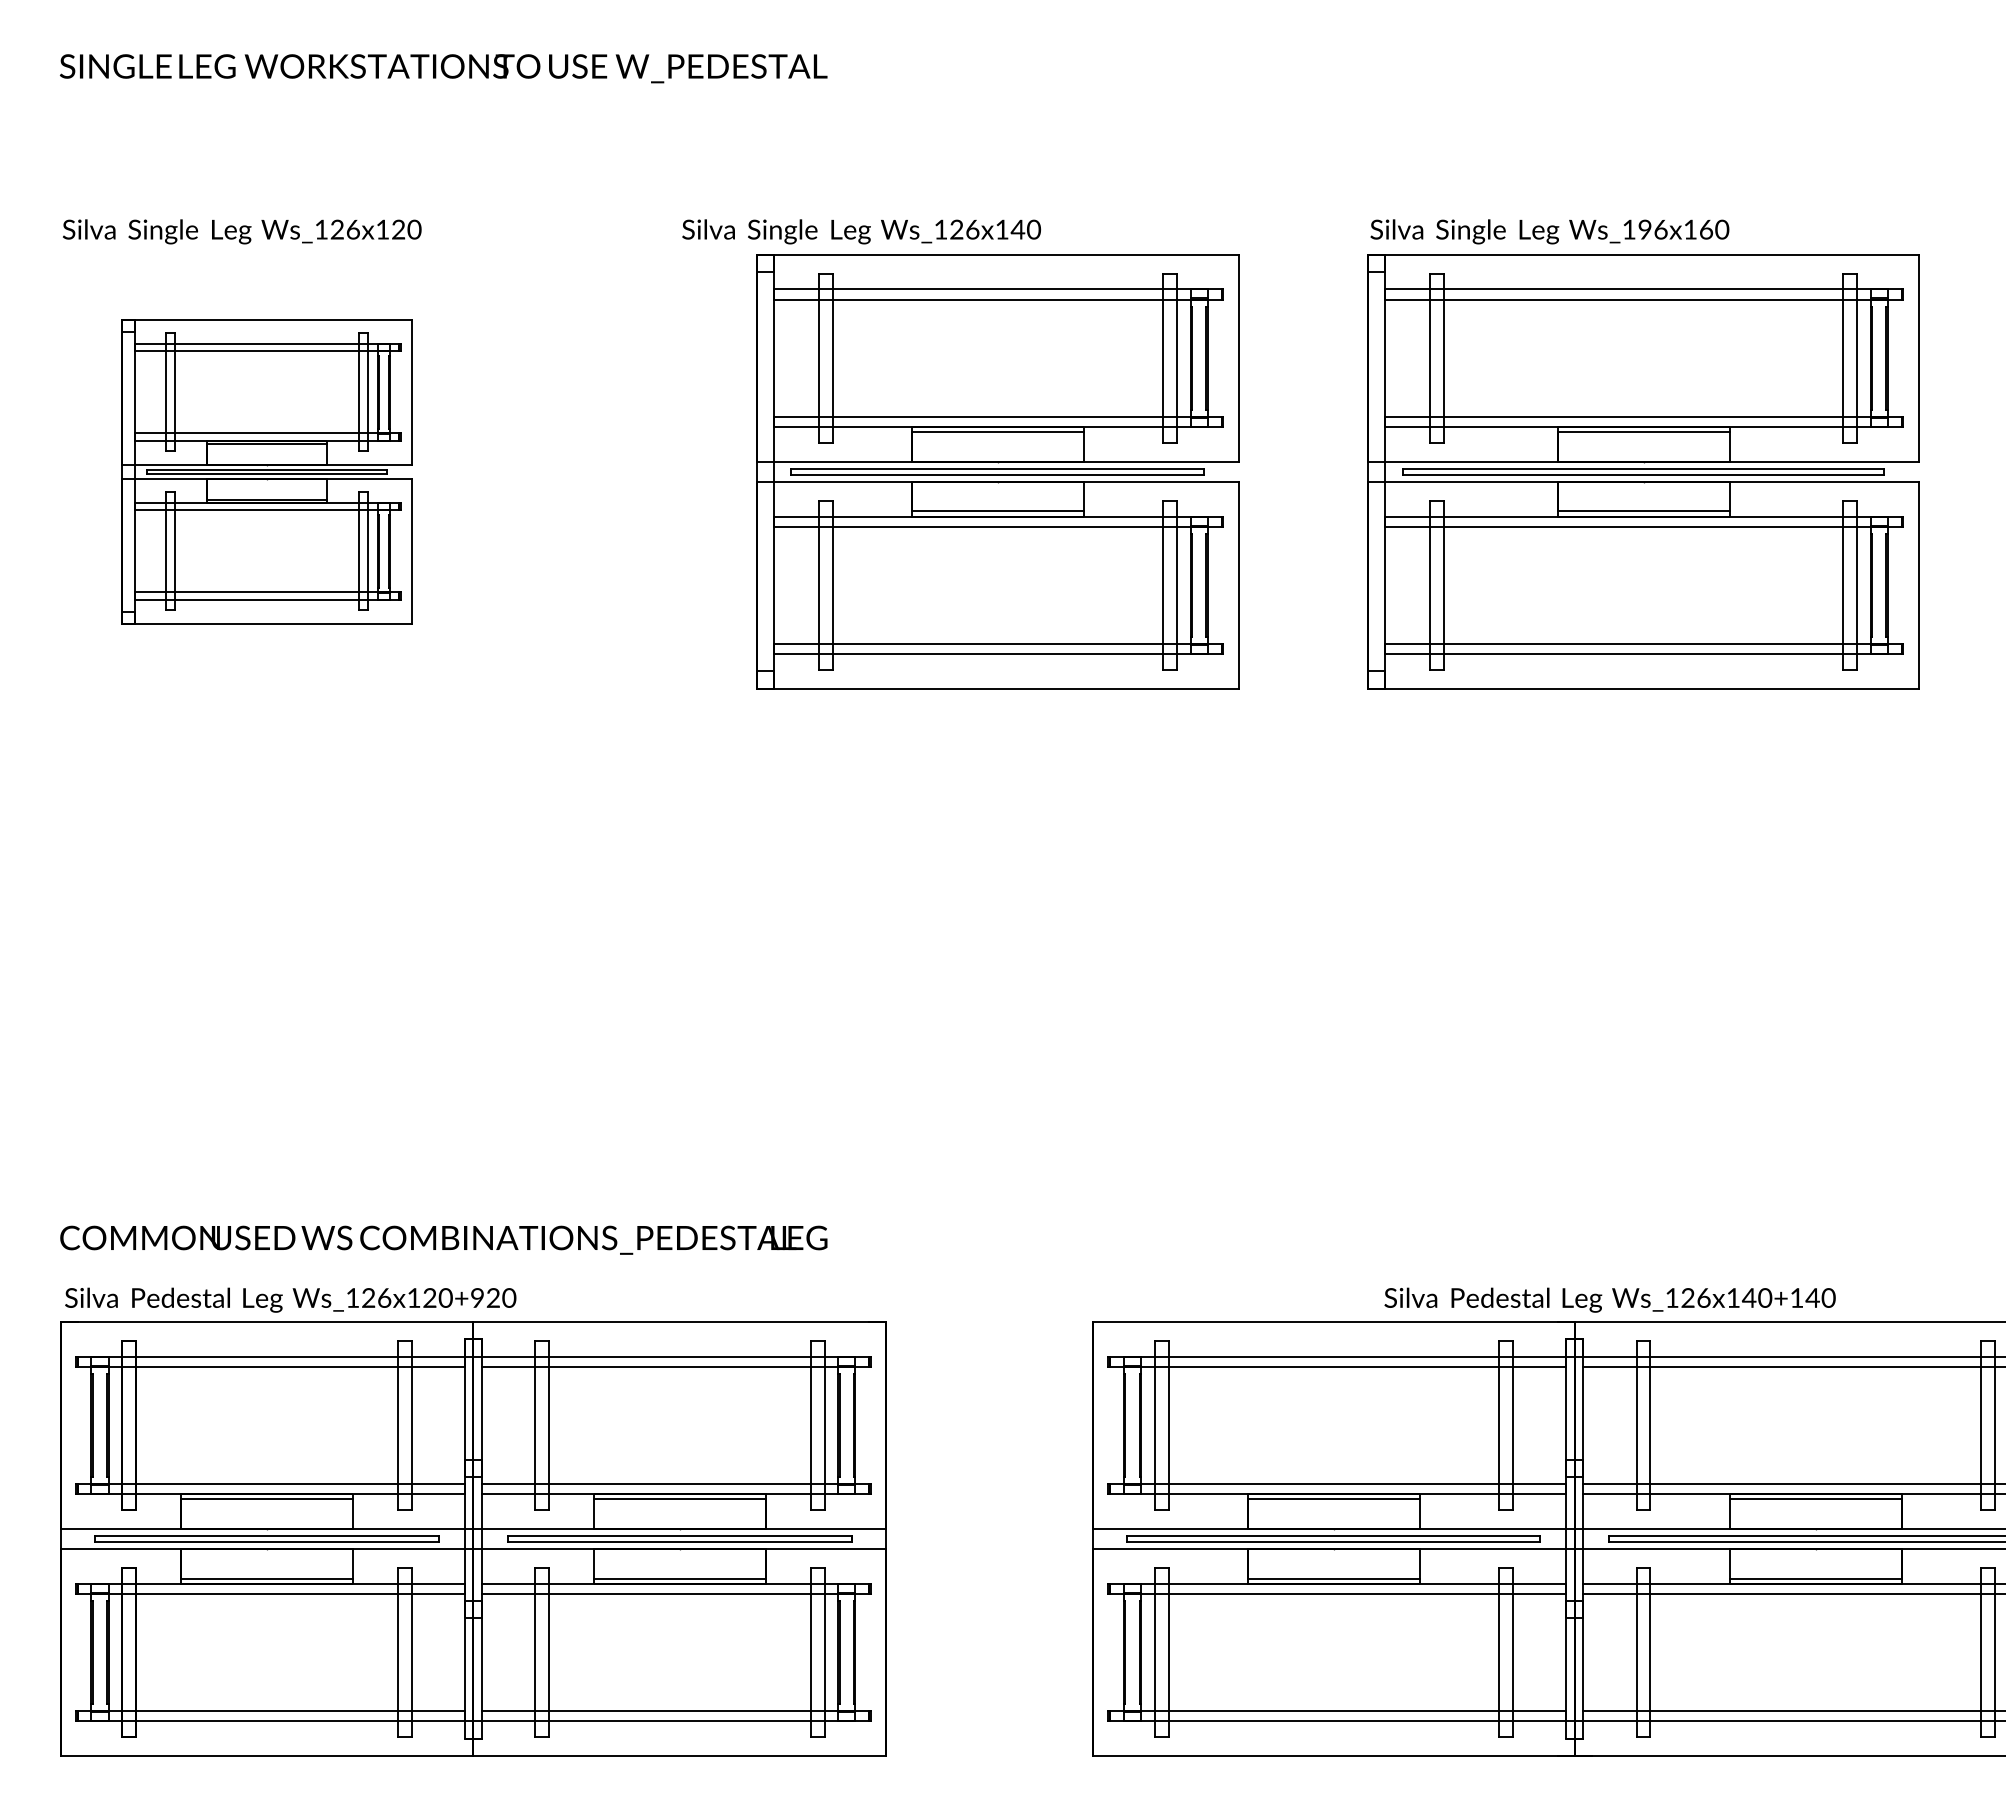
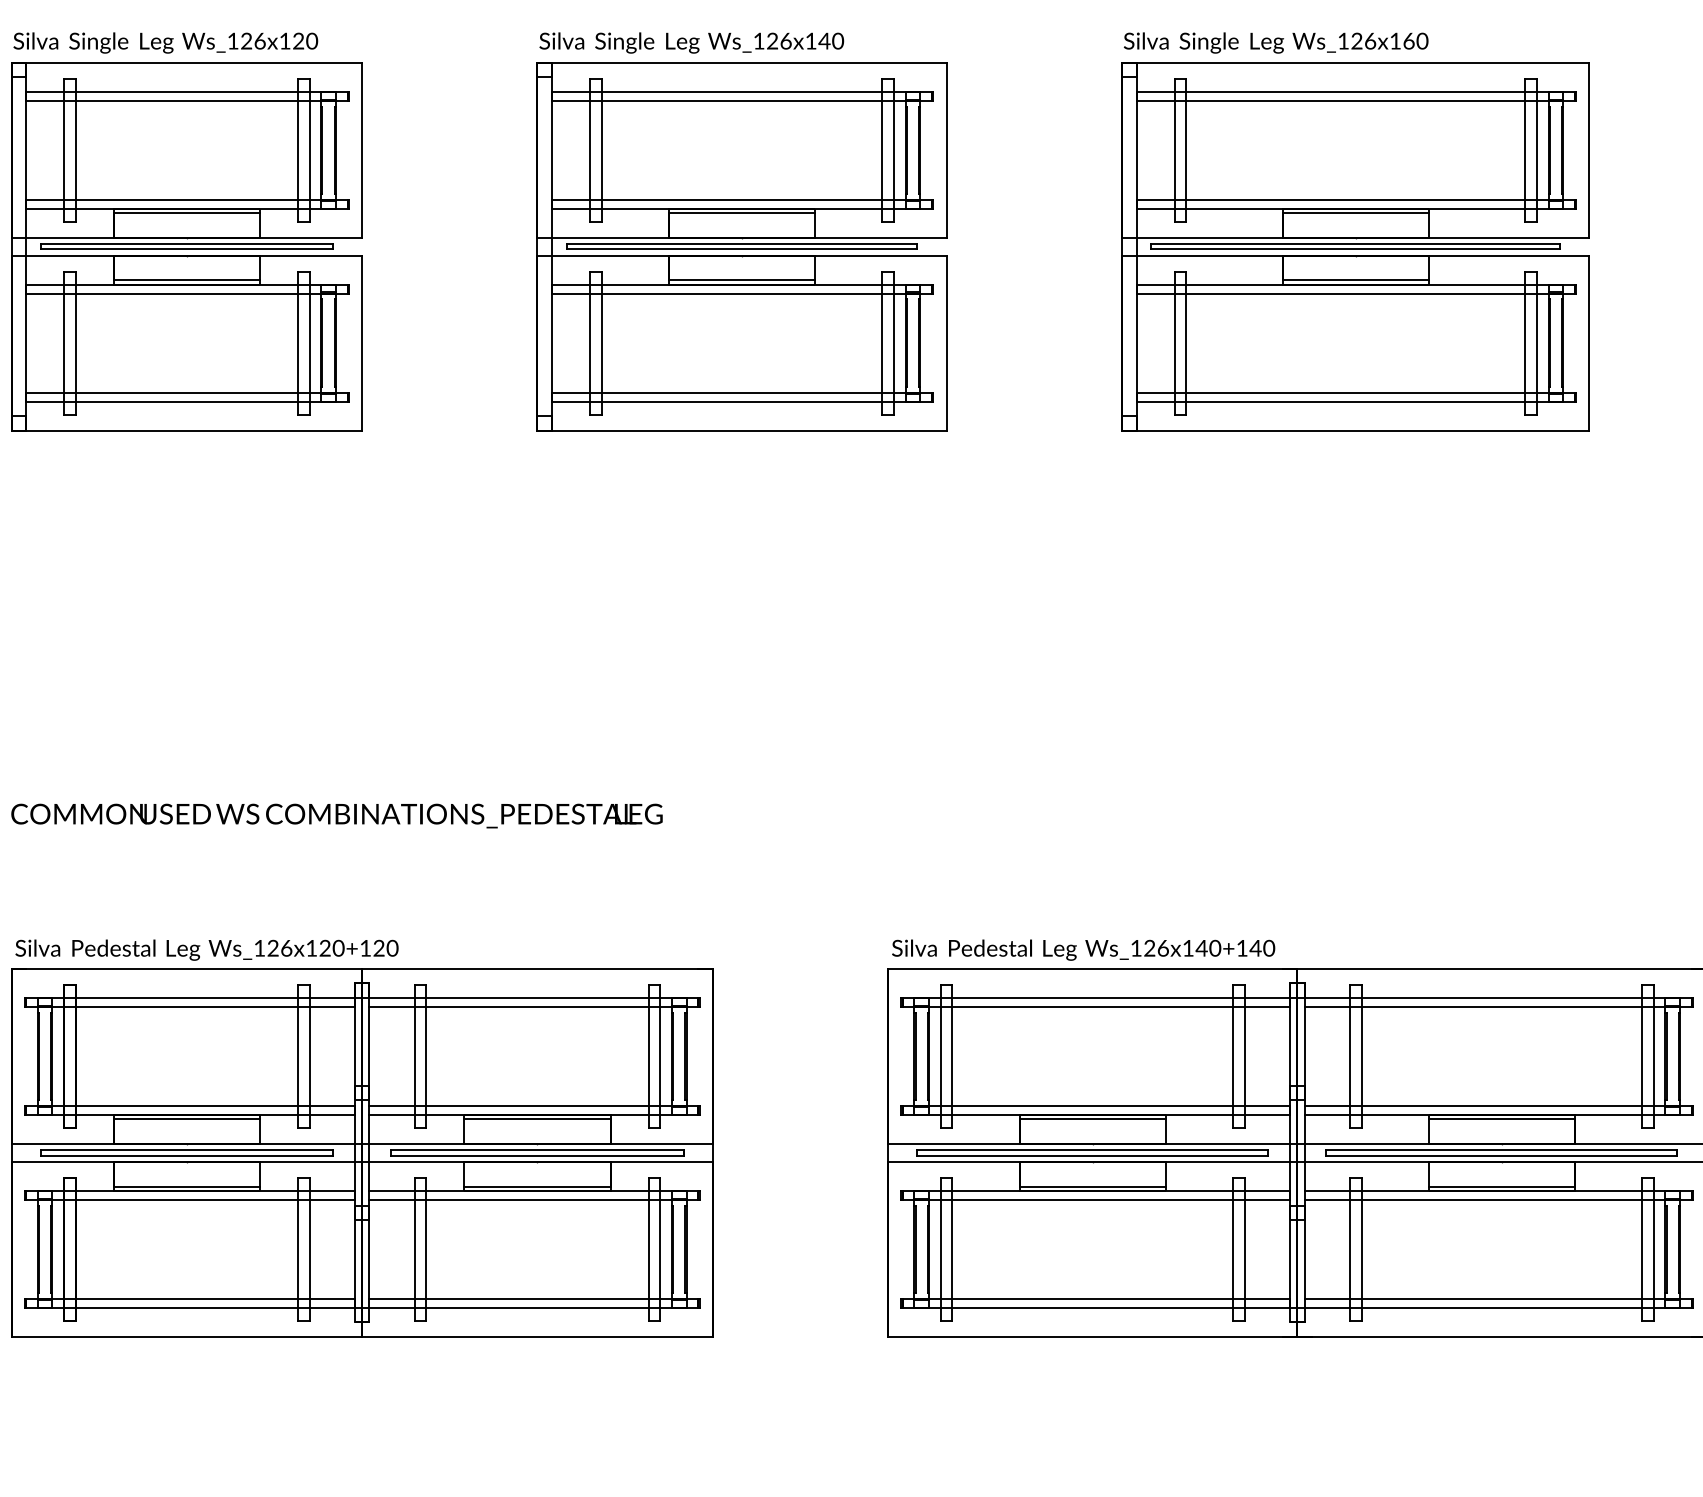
text: (1644, 229) -> (1356, 41), Ws_196x160 -> Ws_126x160
part: (266, 471) -> (186, 246), size x1.43
part: (997, 471) -> (741, 246), moved
text: (443, 1239) -> (336, 815), moved
text: (477, 1297) -> (365, 947), Ws_126x120+920 -> Ws_126x120+120
text: (1609, 1299) -> (1083, 949), moved

